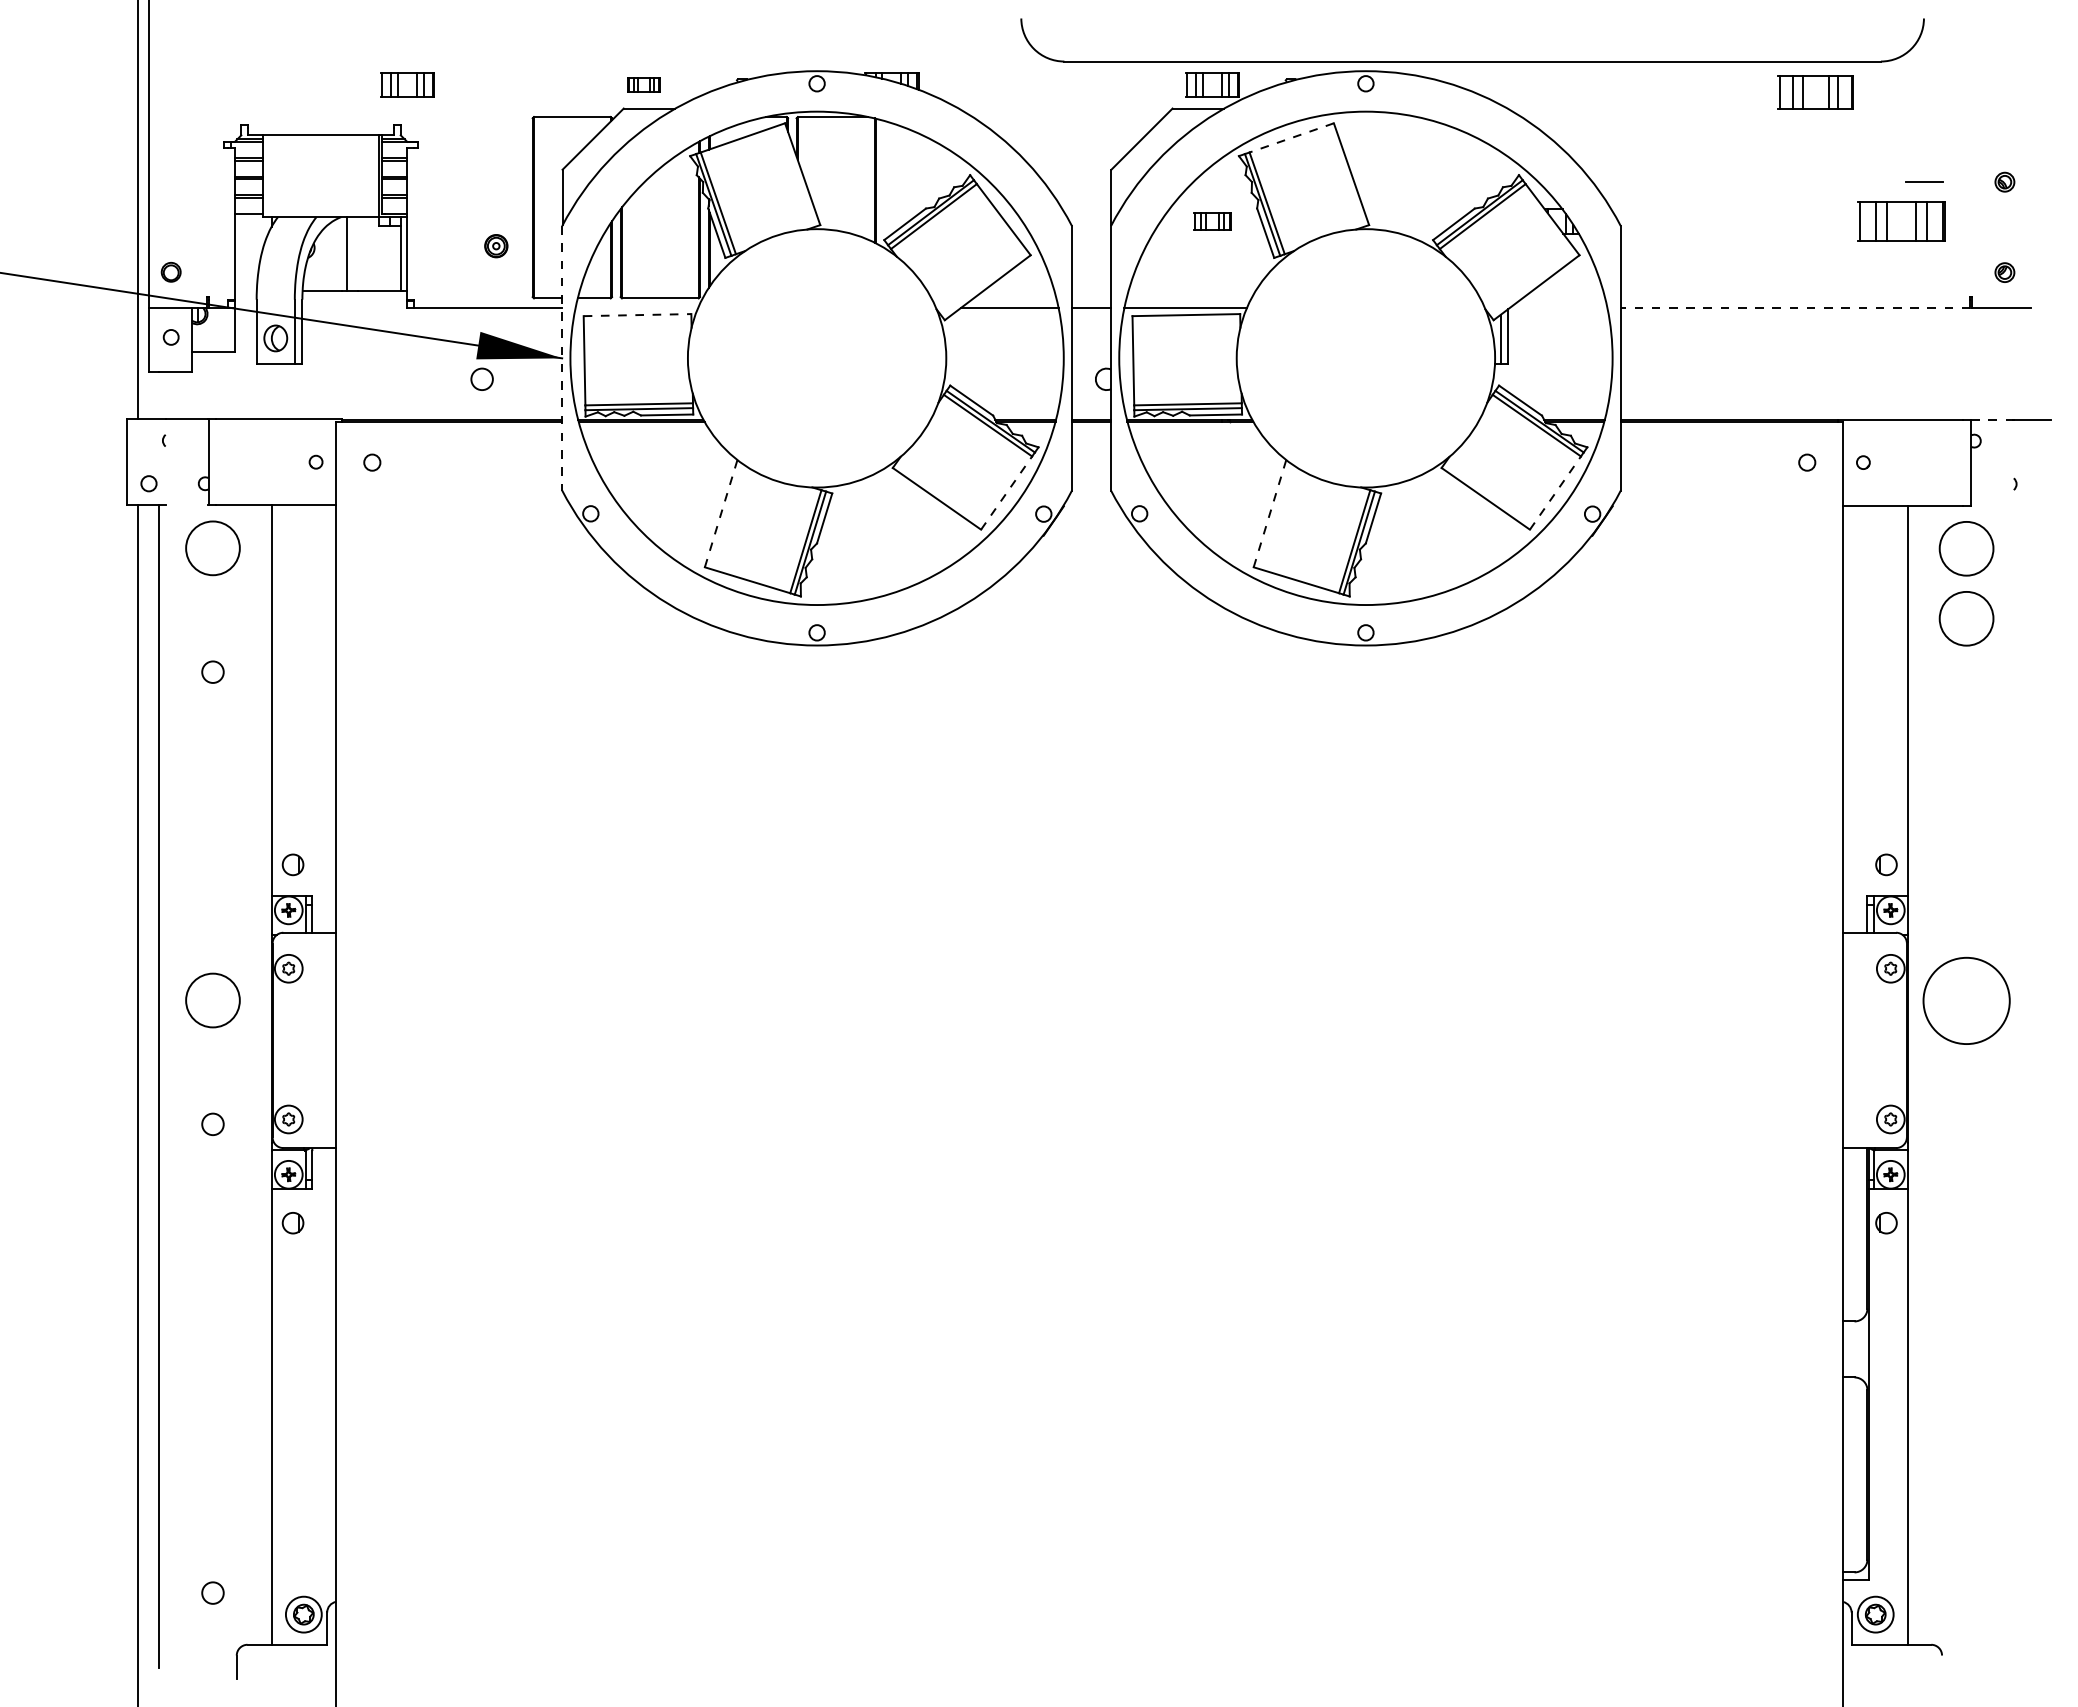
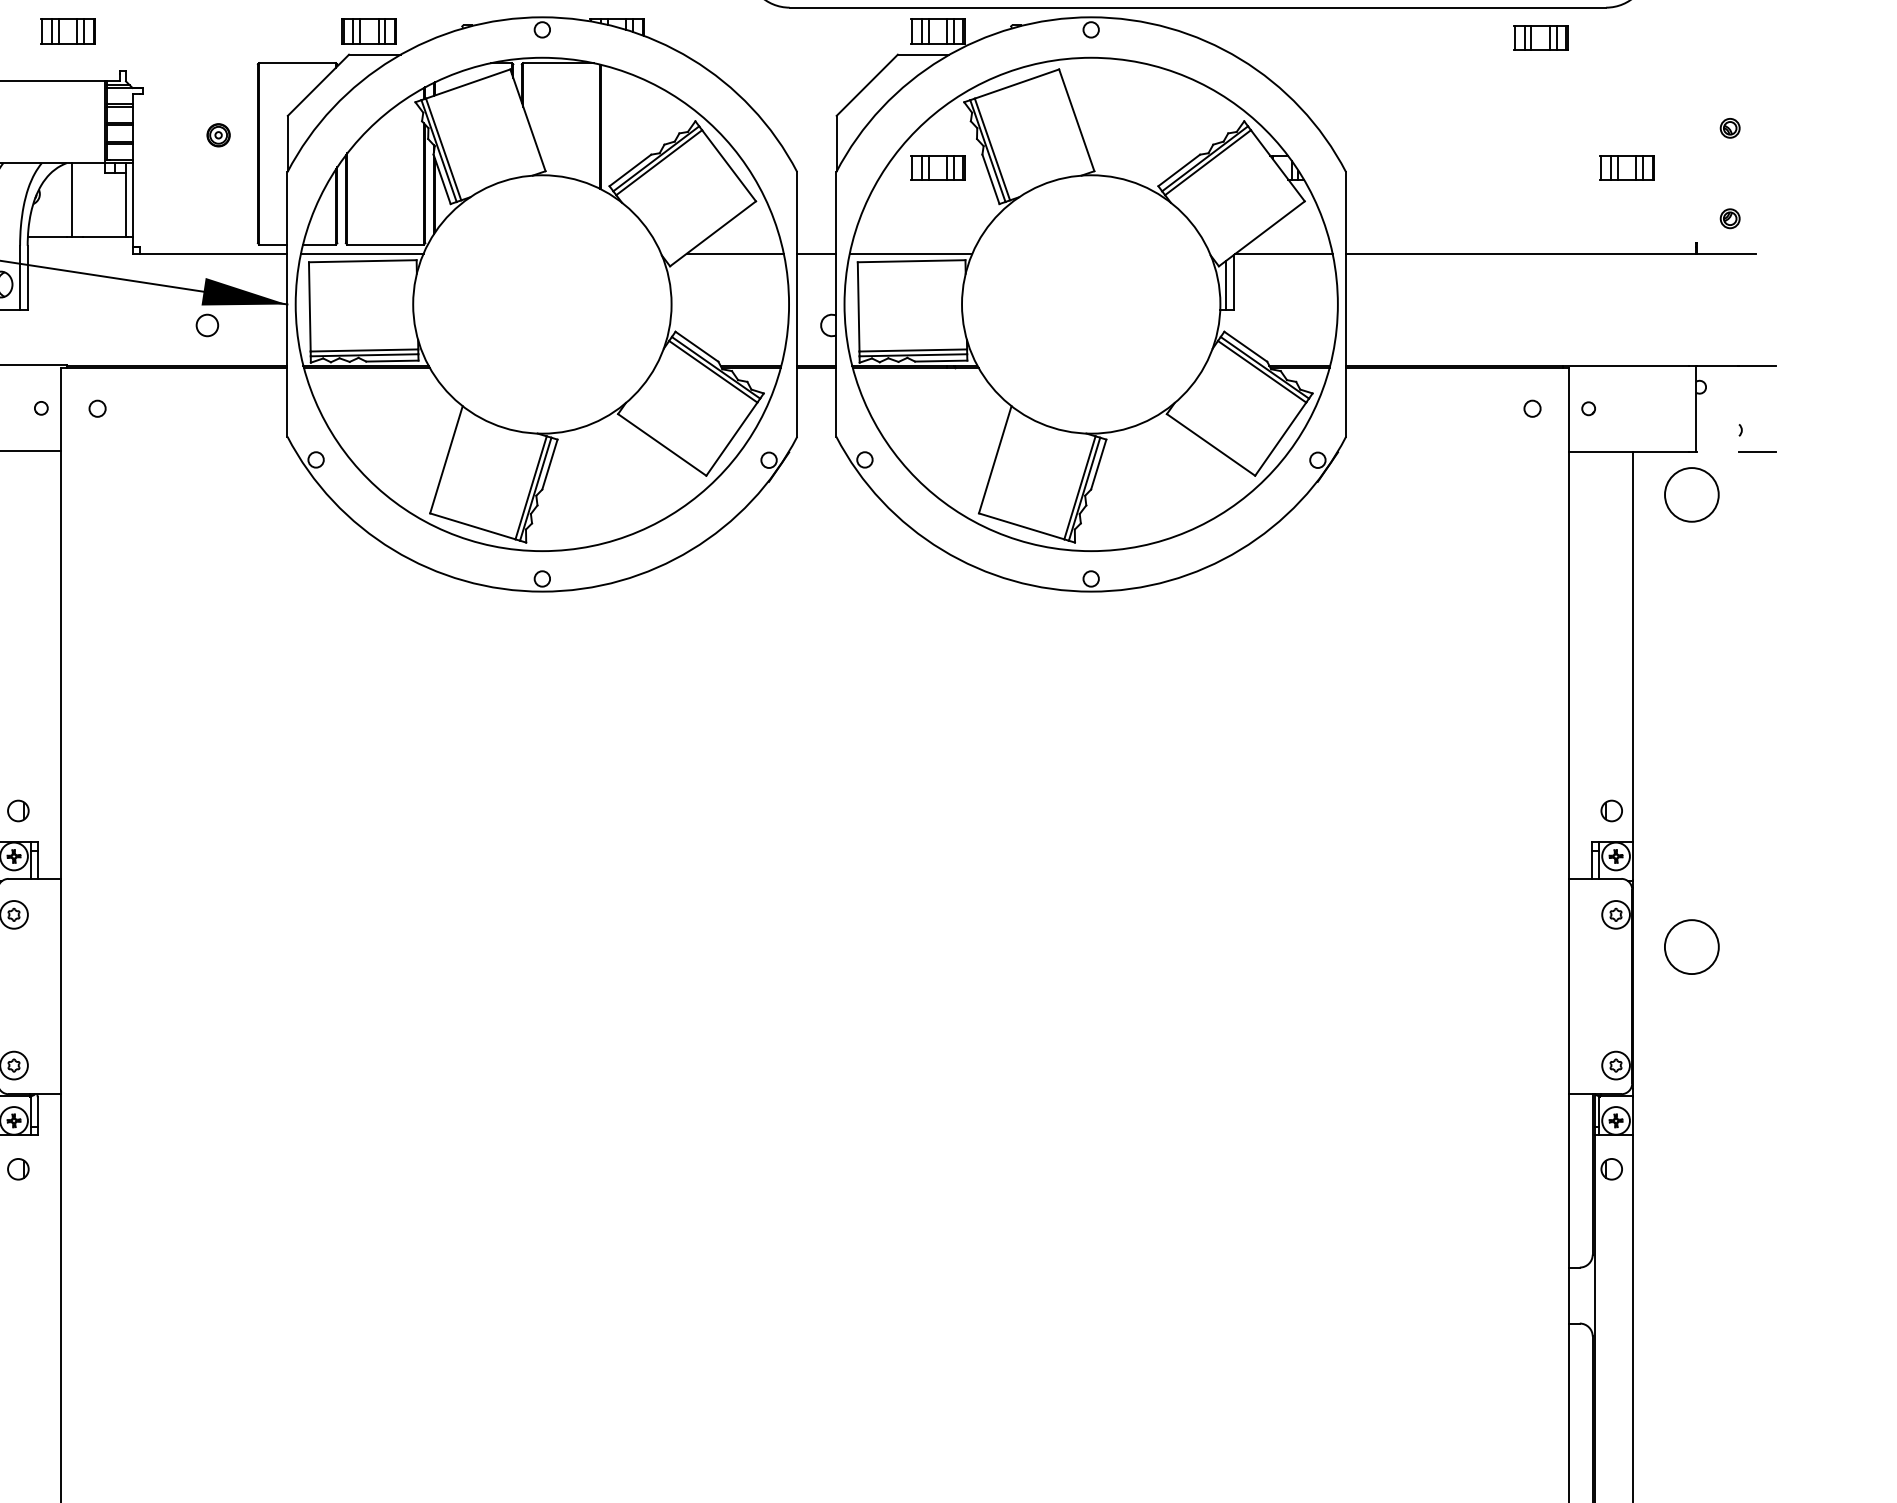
part: (407, 84) -> (67, 30), moved
part: (643, 84) -> (368, 30), size x1.67
part: (1814, 91) -> (1539, 37), size x0.71
line: (1291, 137) -> (1016, 83), dashed -> solid
line: (1924, 181) -> (1757, 451), moved
part: (1212, 221) -> (937, 167), size x1.43
part: (1901, 221) -> (1626, 167), size x0.62
part: (496, 246) -> (218, 135), moved
line: (636, 307) -> (361, 253), added
line: (1558, 307) -> (1283, 253), added
line: (1795, 307) -> (1520, 253), dashed -> solid
line: (637, 315) -> (362, 261), dashed -> solid
line: (562, 358) -> (287, 304), dashed -> solid
line: (1992, 419) -> (1717, 365), dashed -> solid
line: (1006, 493) -> (731, 439), dashed -> solid
line: (1555, 493) -> (1280, 439), dashed -> solid
line: (721, 513) -> (446, 459), dashed -> solid
line: (1270, 513) -> (995, 459), dashed -> solid
circle: (1966, 618) -> (1691, 564), removed
circle: (1966, 1000) -> (1691, 946), size x0.62

